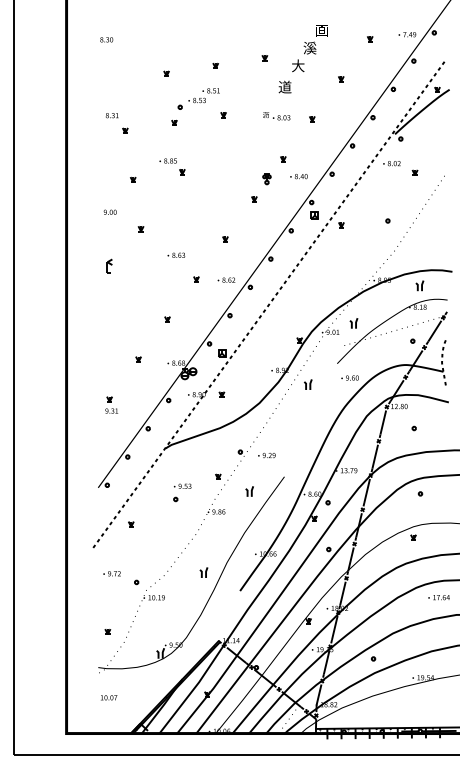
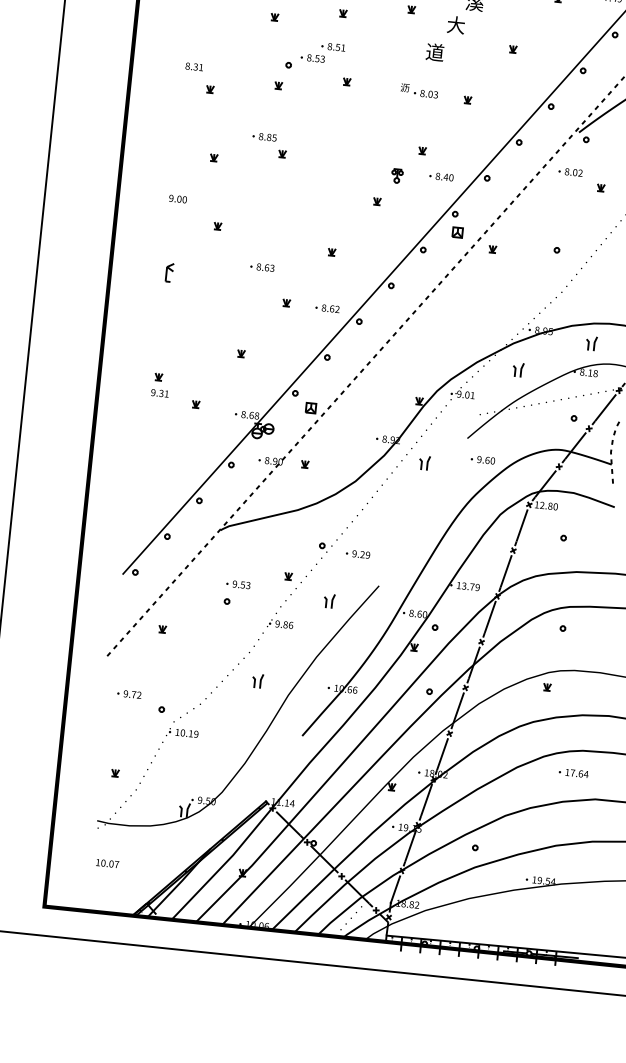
part: (353, 323) -> (517, 370), moved
part: (111, 404) -> (160, 384), moved
part: (203, 572) -> (257, 680), moved

